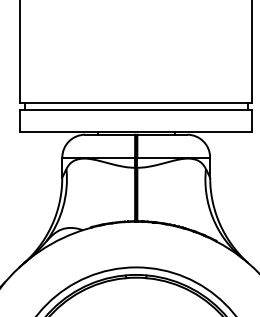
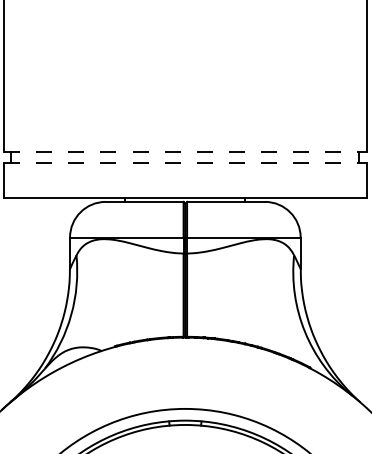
line: (136, 102) -> (185, 151), solid -> dashed
line: (136, 109) -> (185, 162), solid -> dashed

